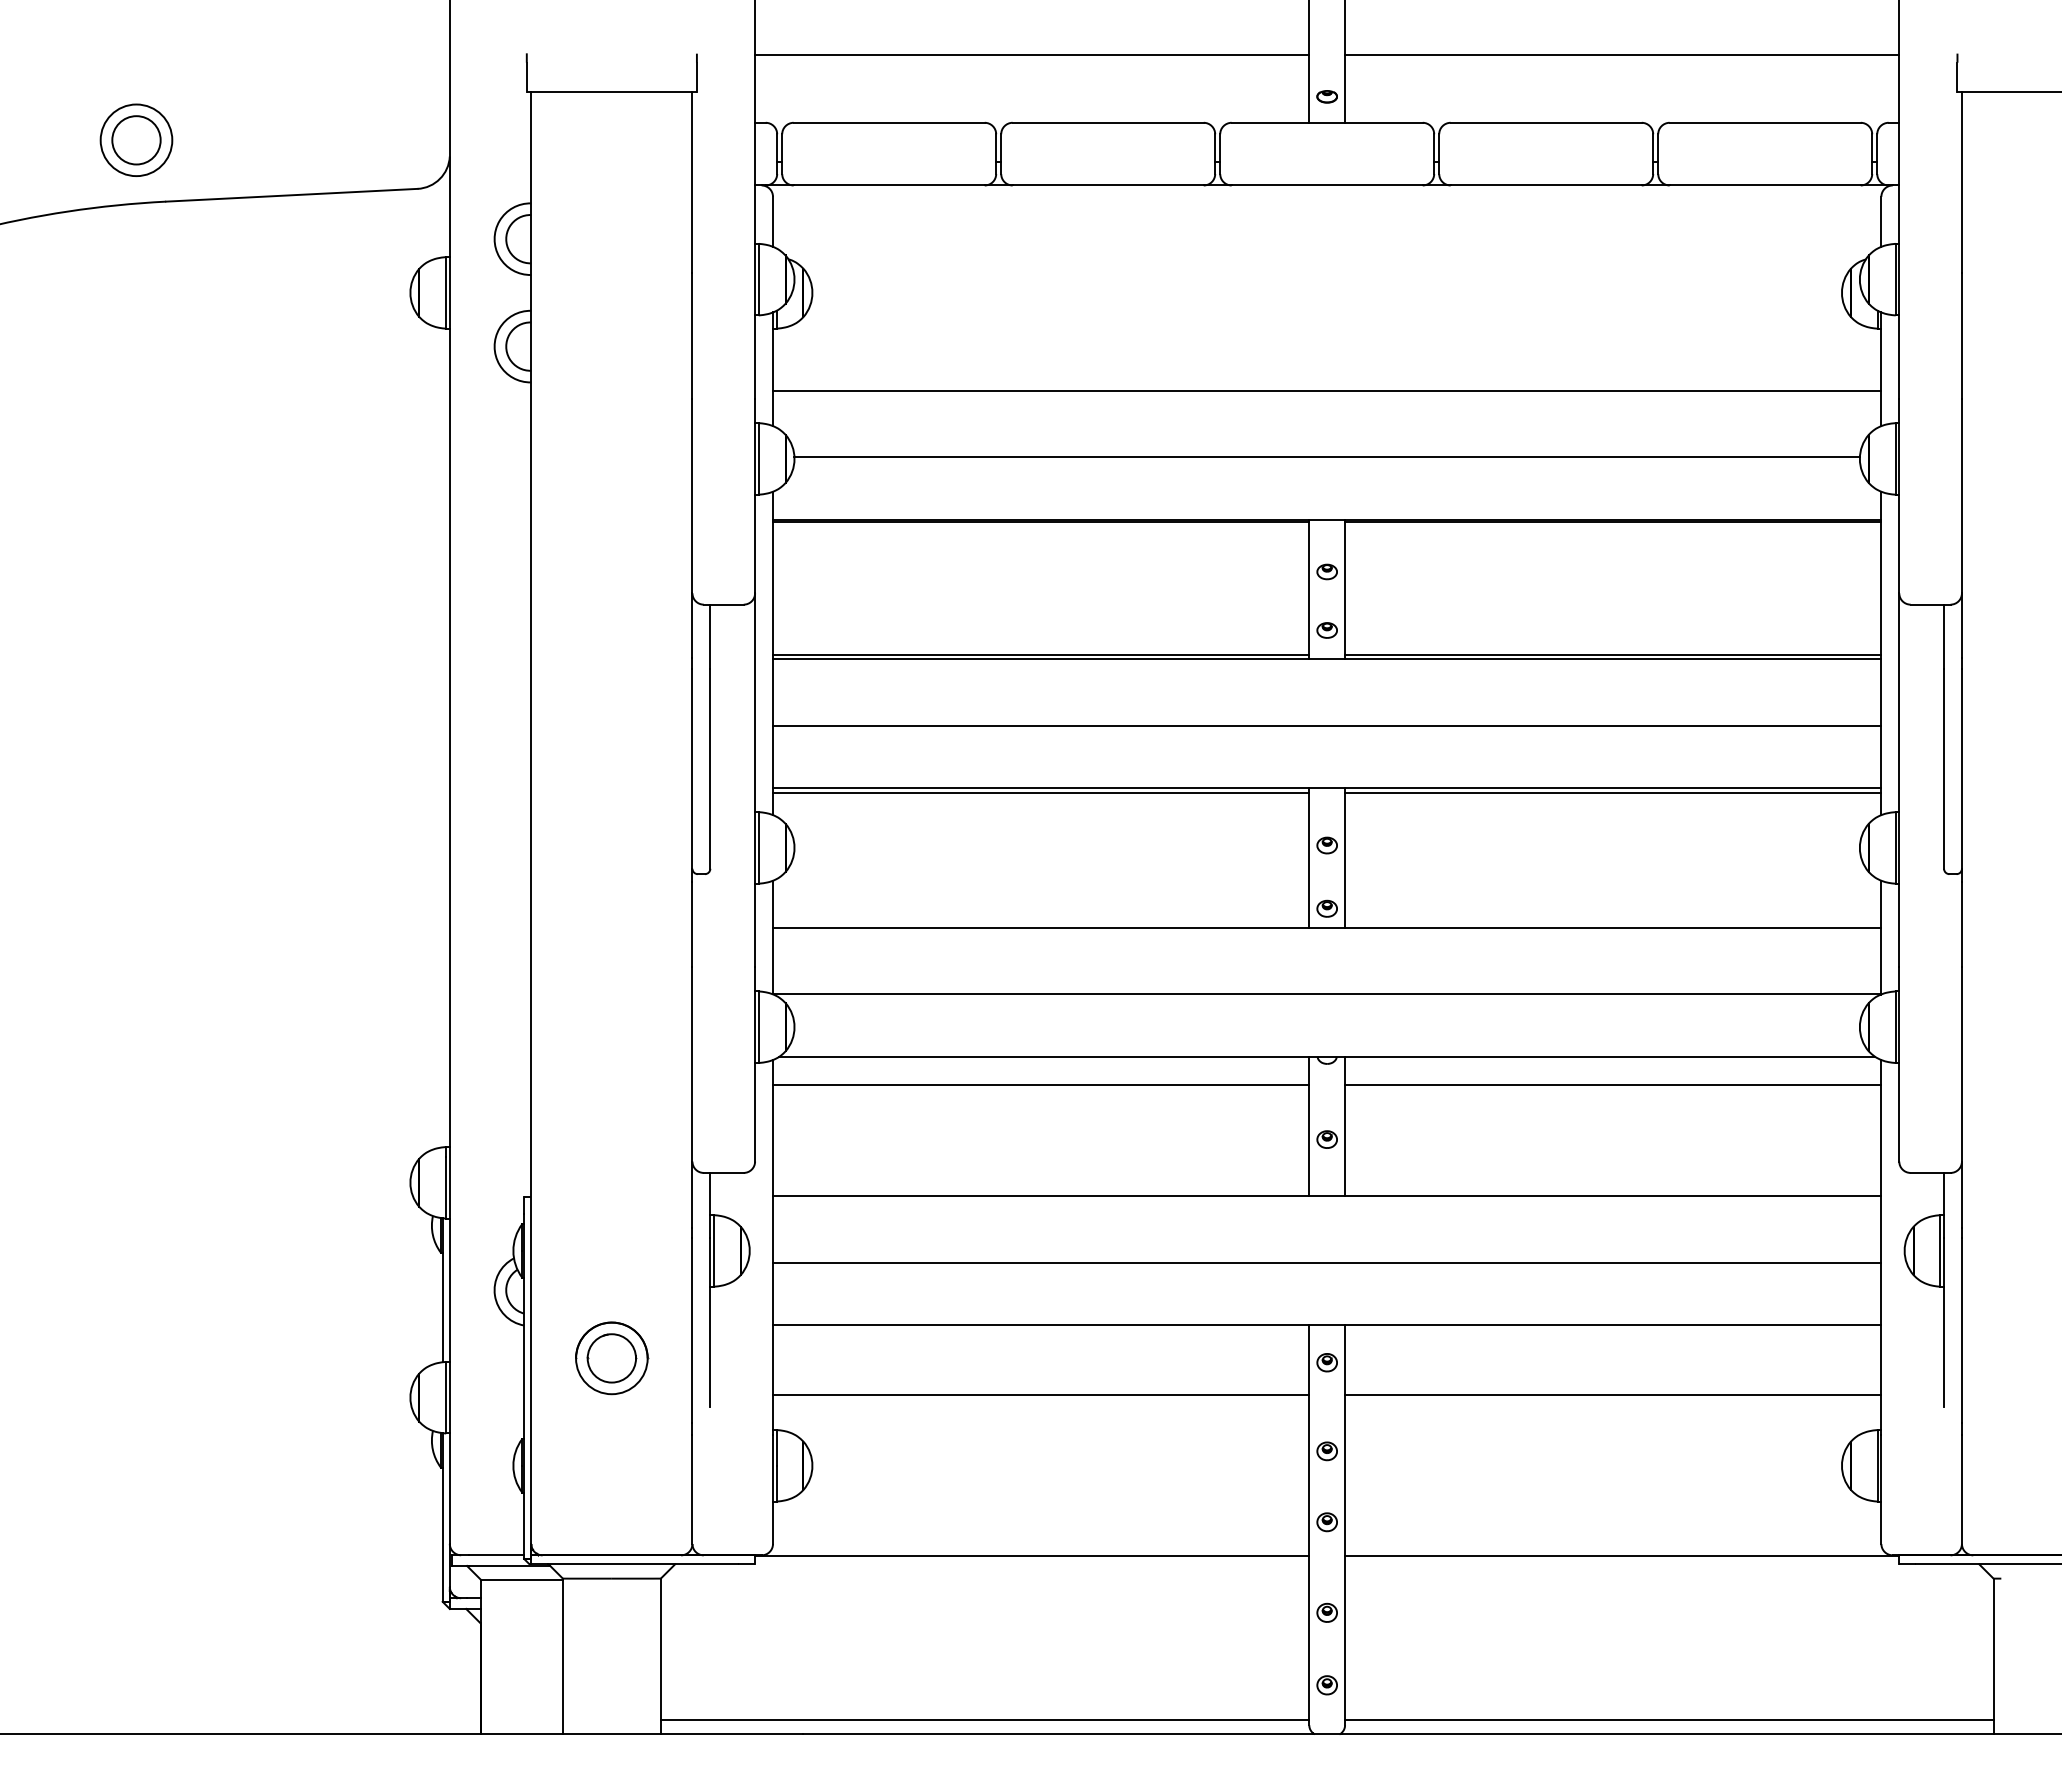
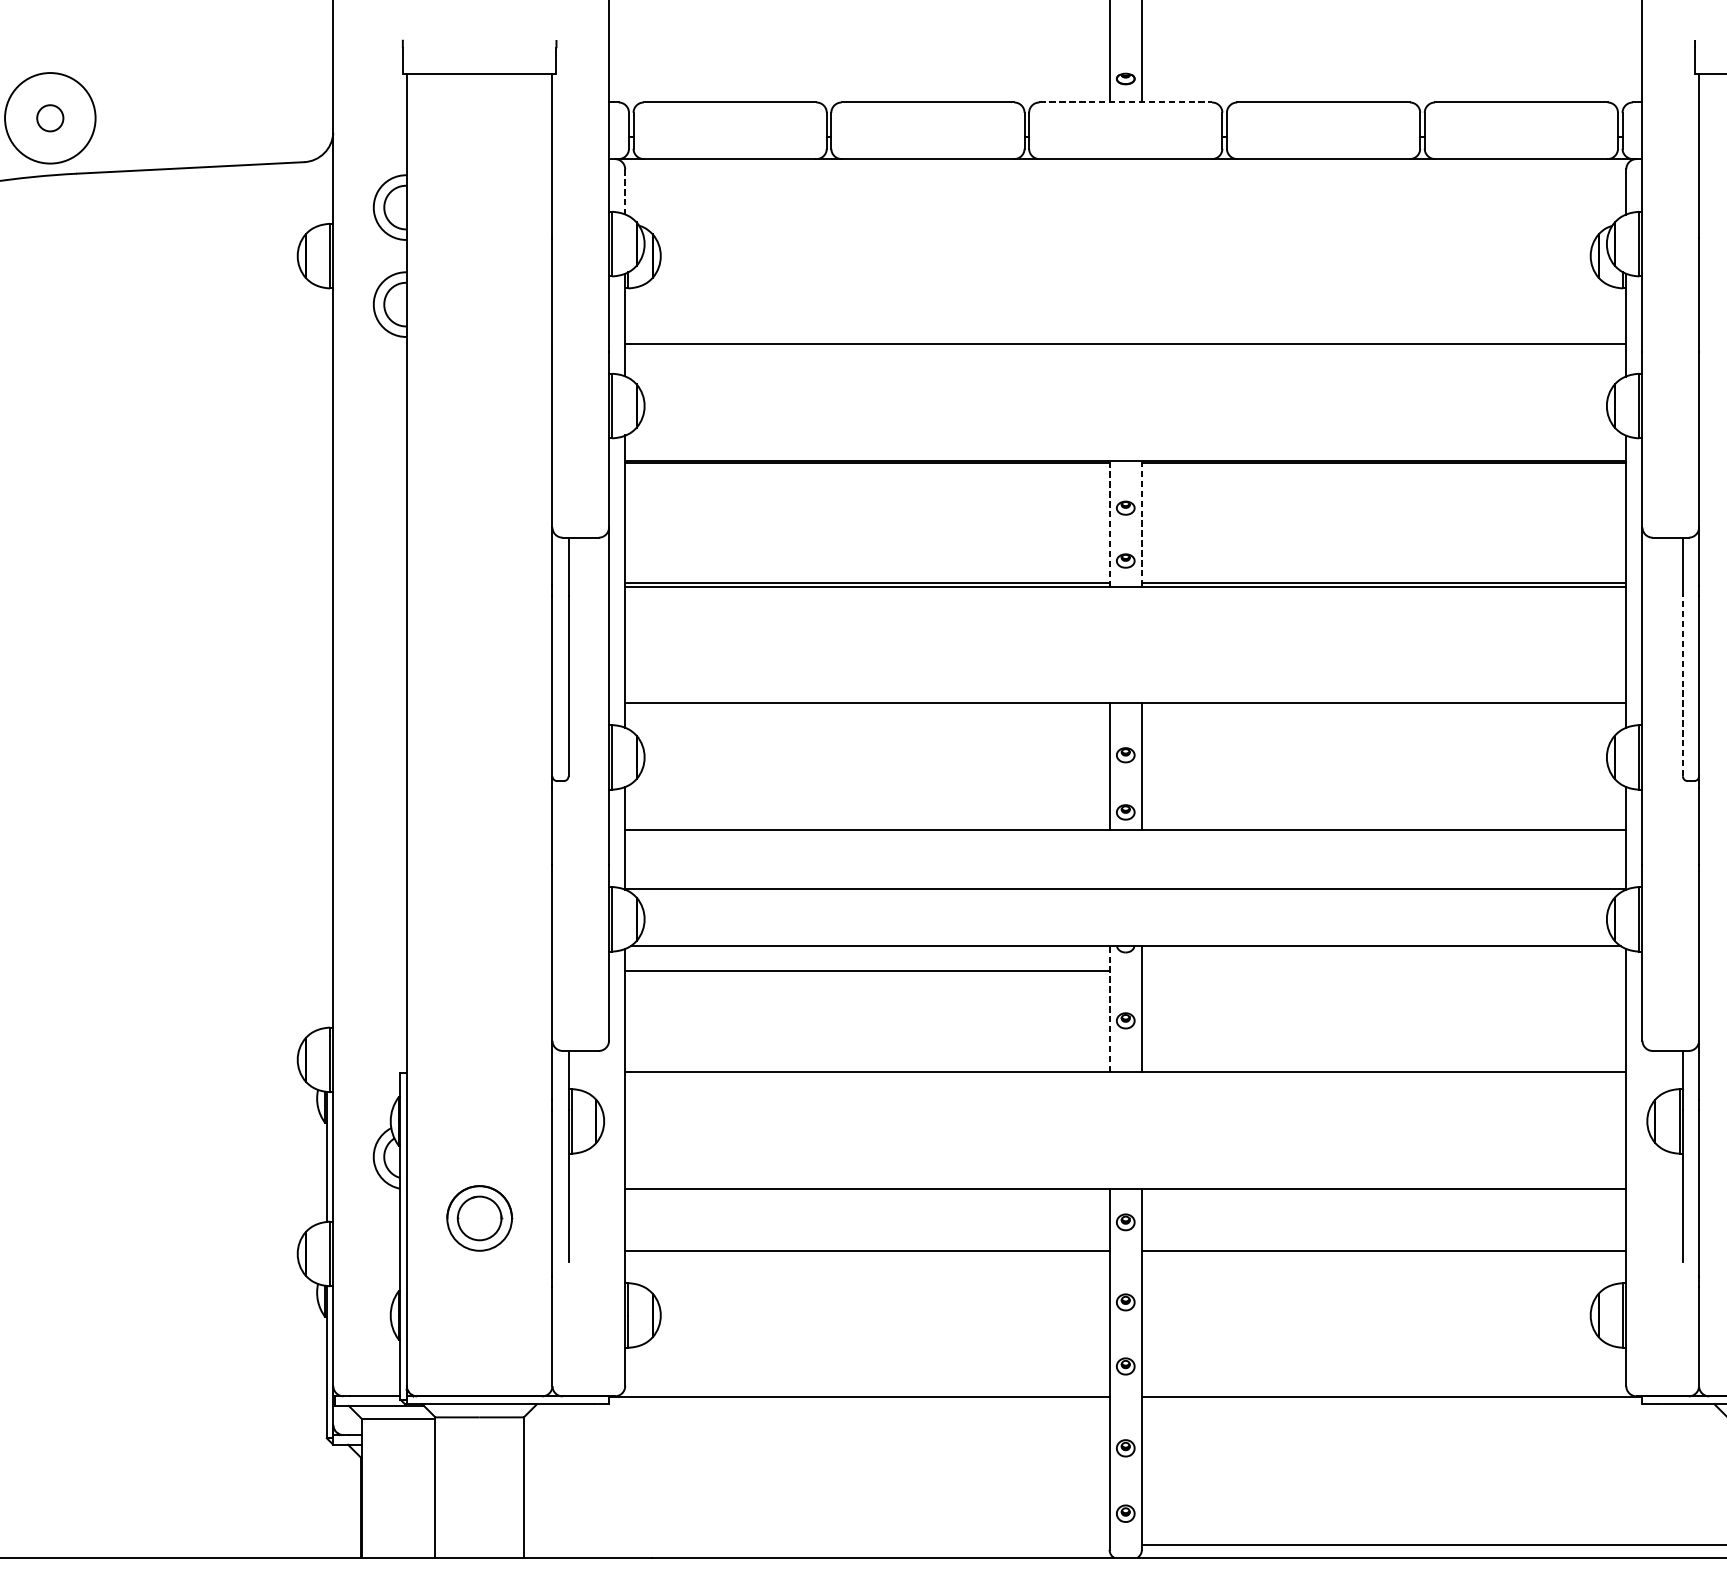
line: (1032, 54) -> (859, 40), removed
line: (1622, 54) -> (1392, 40), removed
line: (1327, 122) -> (1126, 102), solid -> dashed
circle: (136, 140) -> (50, 118), size x0.6
circle: (136, 140) -> (50, 118), size x1.4
line: (773, 222) -> (625, 192), solid -> dashed
line: (1326, 456) -> (1125, 403), removed
line: (1309, 589) -> (1109, 524), solid -> dashed
line: (1345, 589) -> (1142, 524), solid -> dashed
line: (1327, 725) -> (1126, 646), removed
line: (1944, 768) -> (1683, 685), solid -> dashed
line: (1041, 792) -> (867, 707), removed
line: (1613, 792) -> (1384, 707), removed
line: (1613, 1084) -> (1384, 971), removed
line: (1309, 1126) -> (1109, 1009), solid -> dashed
line: (1327, 1262) -> (1126, 1131), removed
line: (984, 1719) -> (816, 1544), removed

